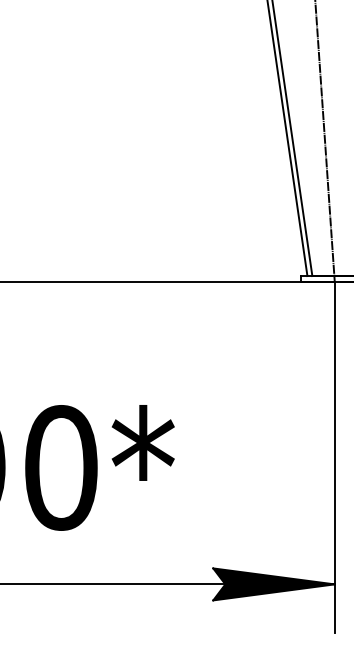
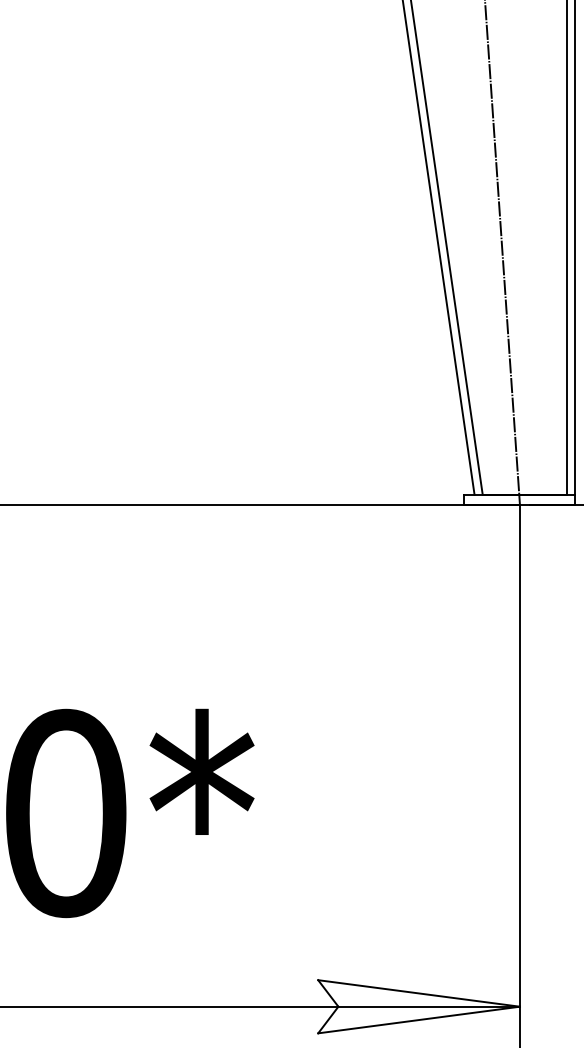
fill: (273, 584) -> (418, 1006), removed

